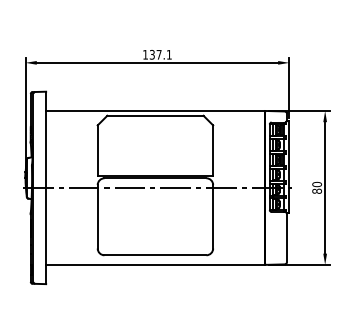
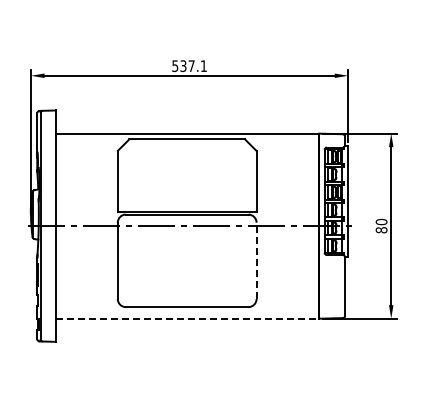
text: (145, 55) -> (175, 66), 137.1 -> 537.1
line: (213, 216) -> (256, 260), solid -> dashed
line: (155, 264) -> (187, 318), solid -> dashed

